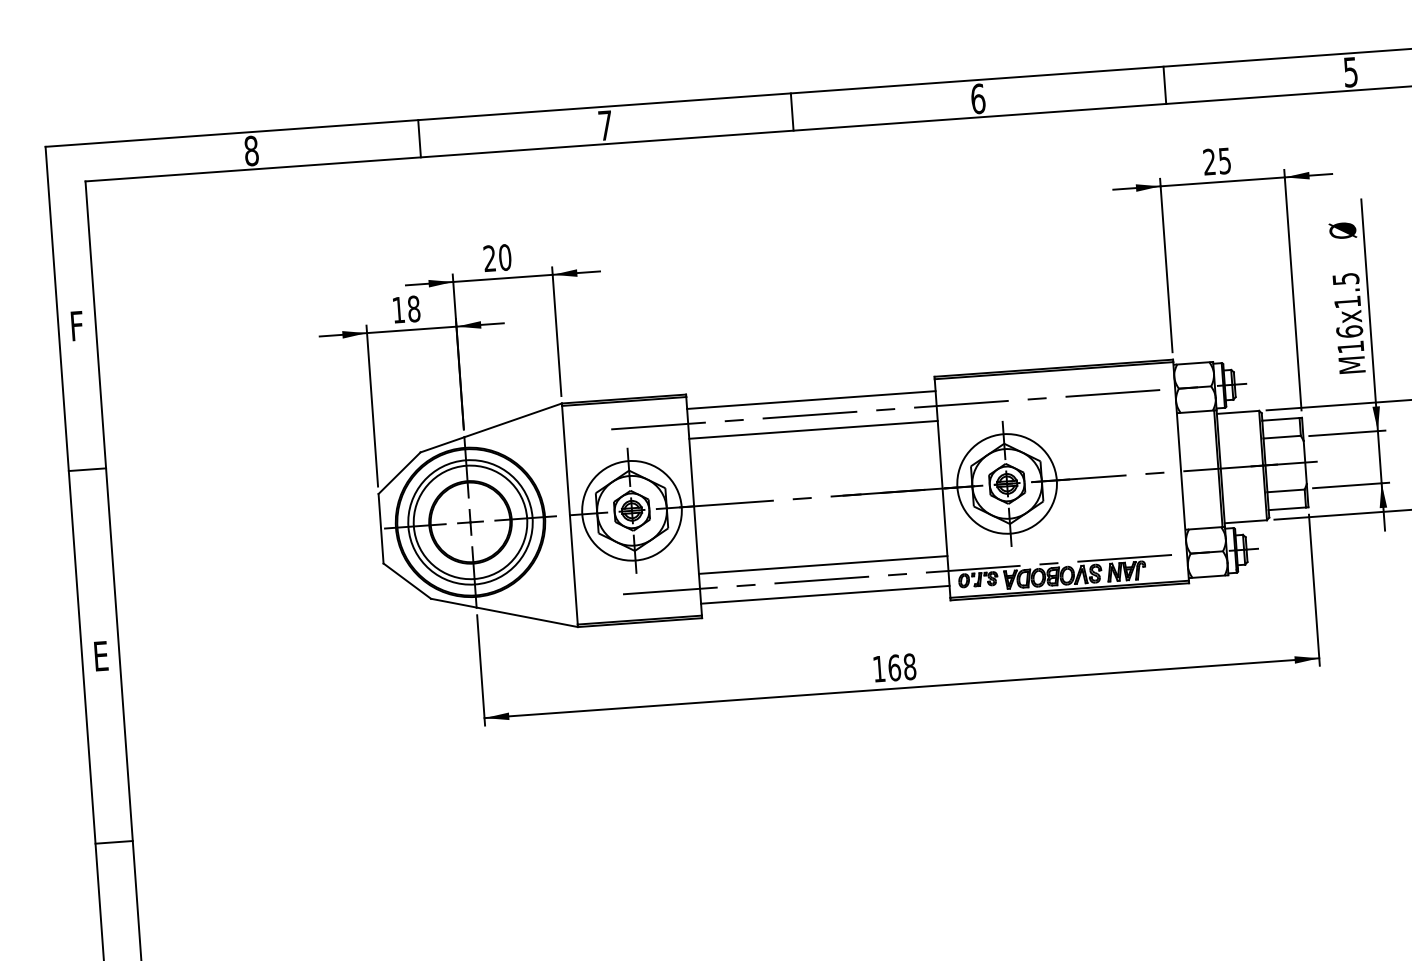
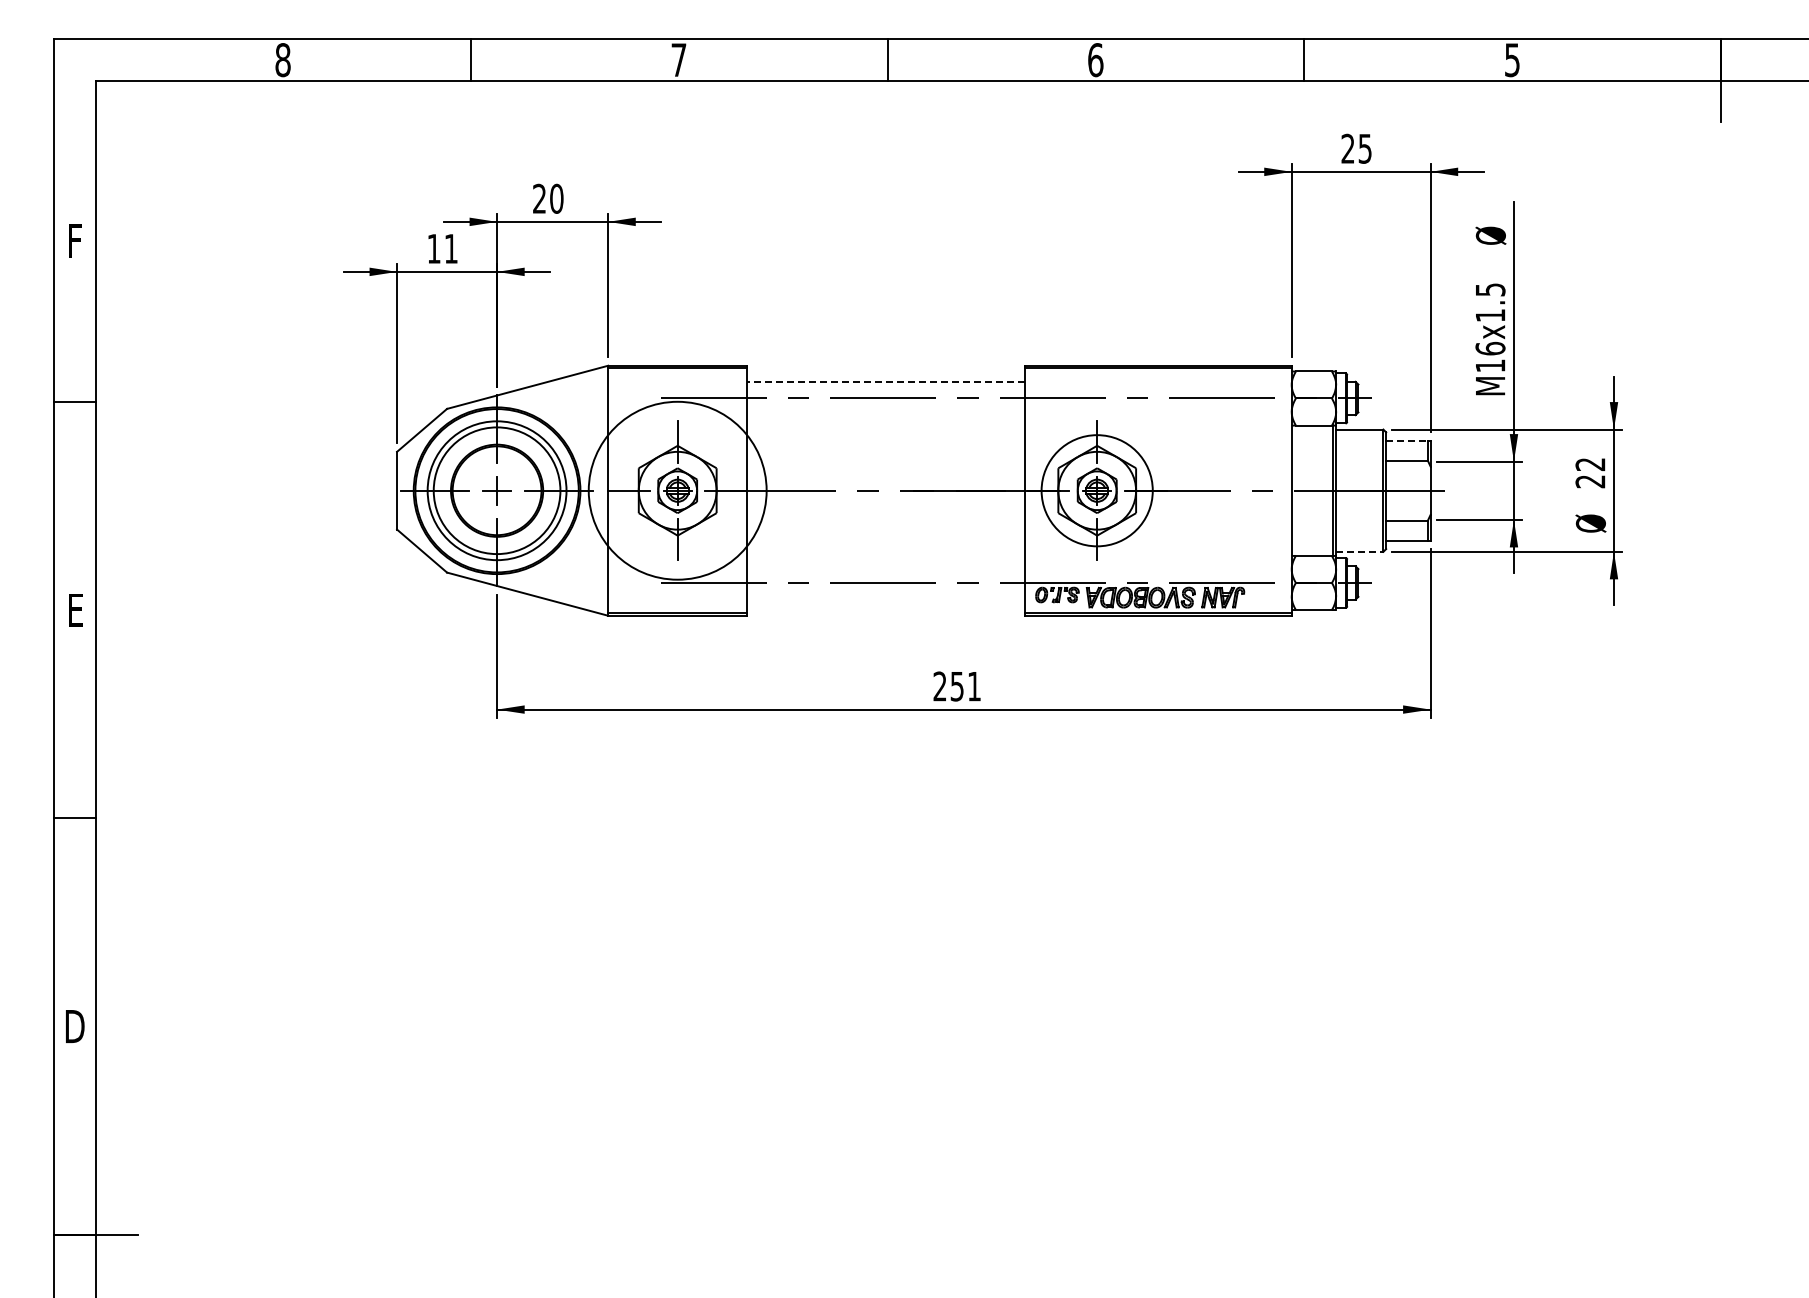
text: (413, 308) -> (450, 248), 18 -> 11
line: (811, 399) -> (886, 381), solid -> dashed
line: (1281, 419) -> (1407, 440), solid -> dashed
line: (813, 430) -> (886, 415), removed
circle: (631, 510) -> (677, 490), size x1.6
line: (1245, 521) -> (1359, 551), solid -> dashed
line: (823, 565) -> (886, 566), removed
line: (825, 594) -> (886, 599), removed
text: (894, 667) -> (957, 686), 168 -> 251

